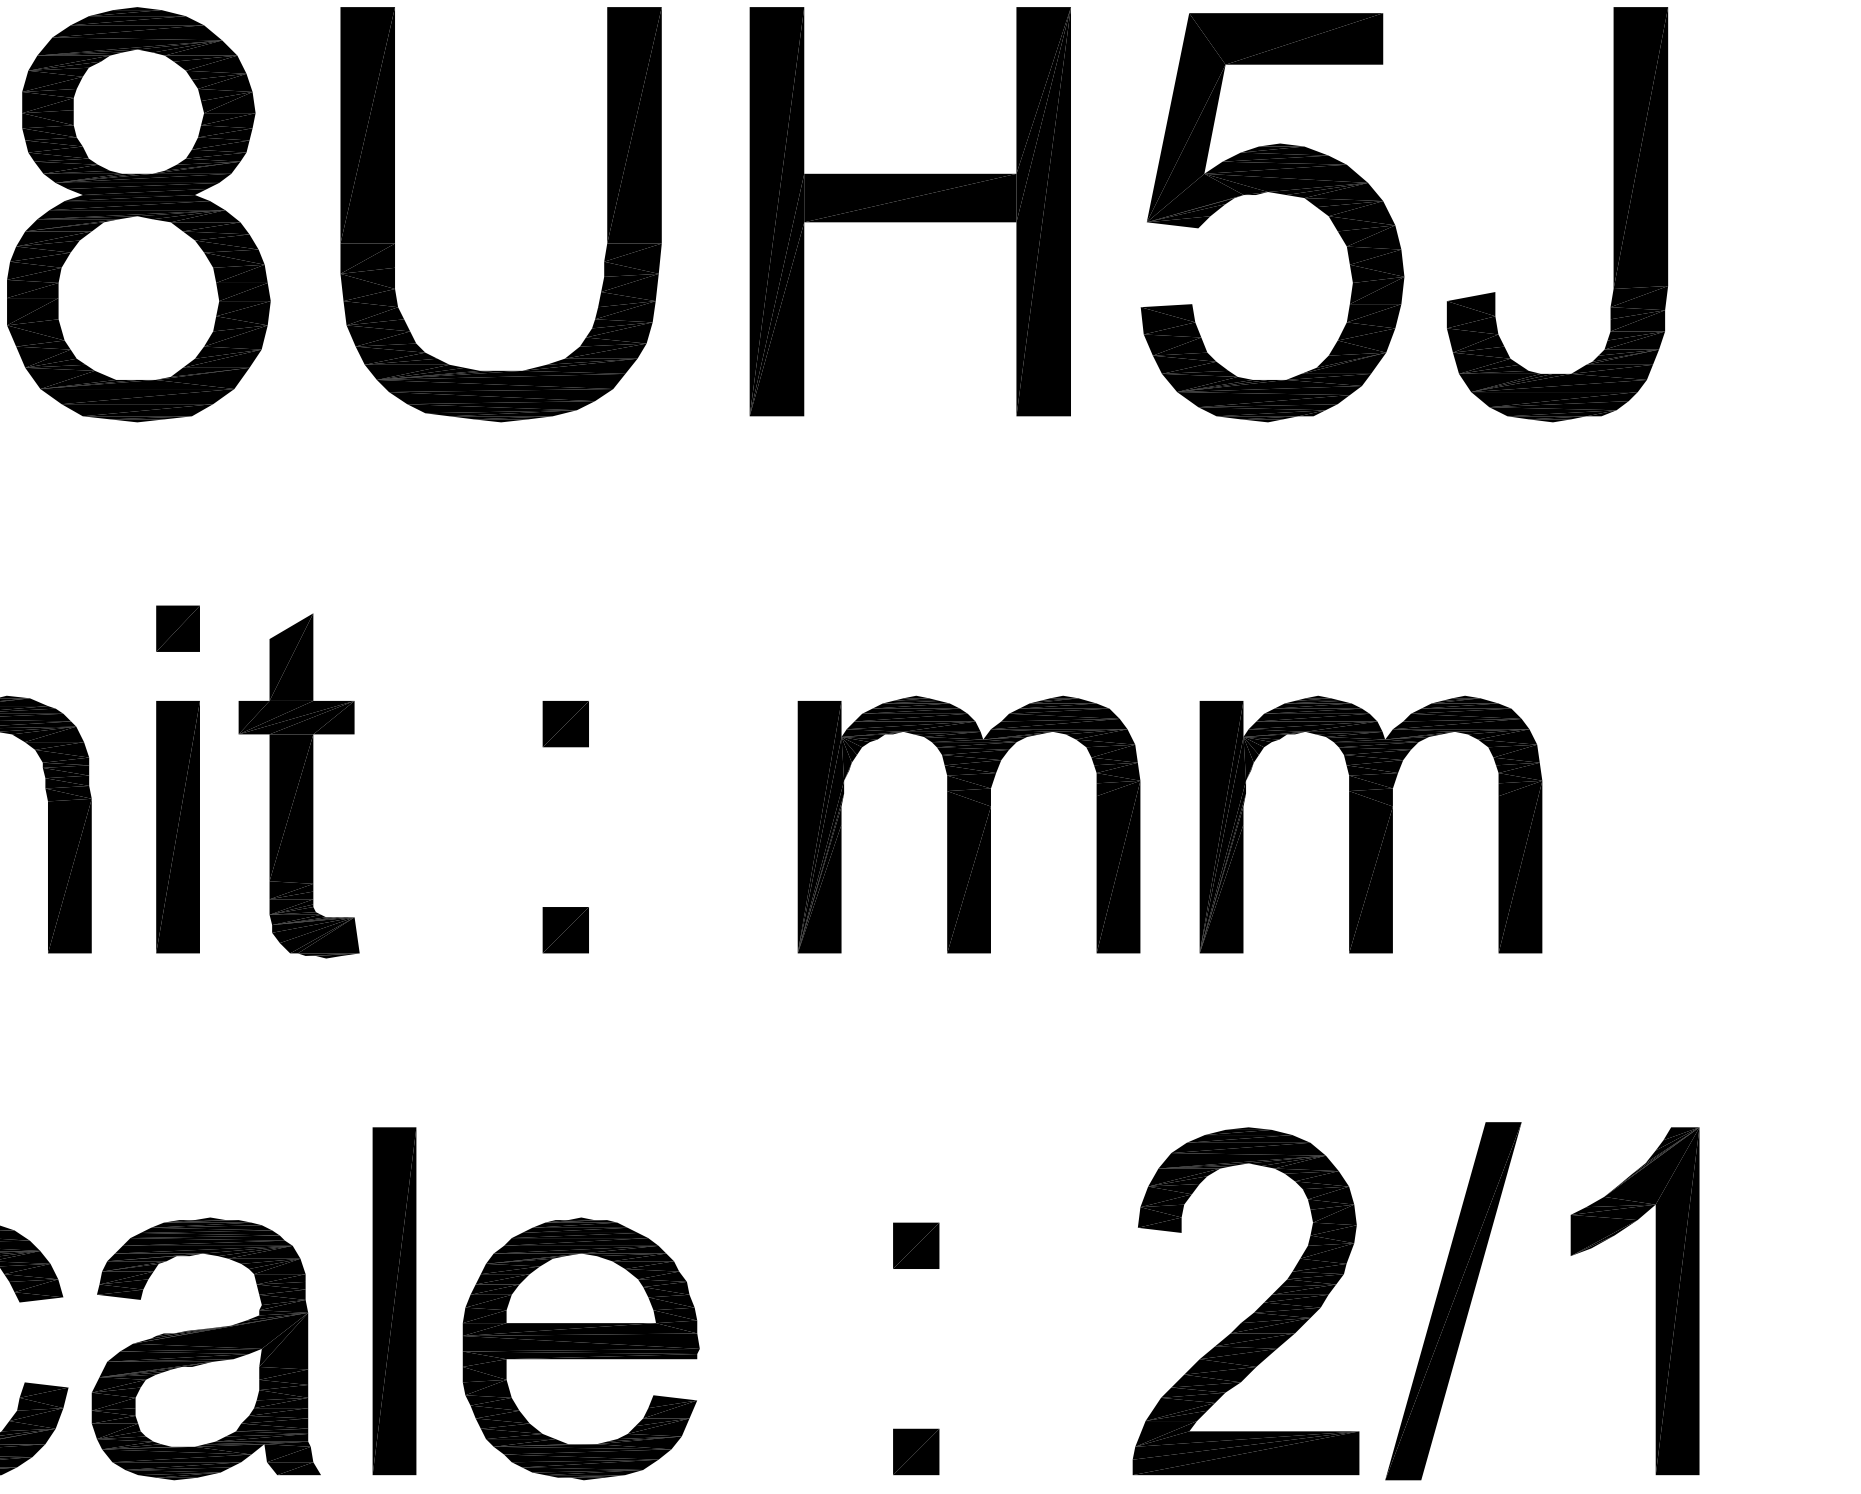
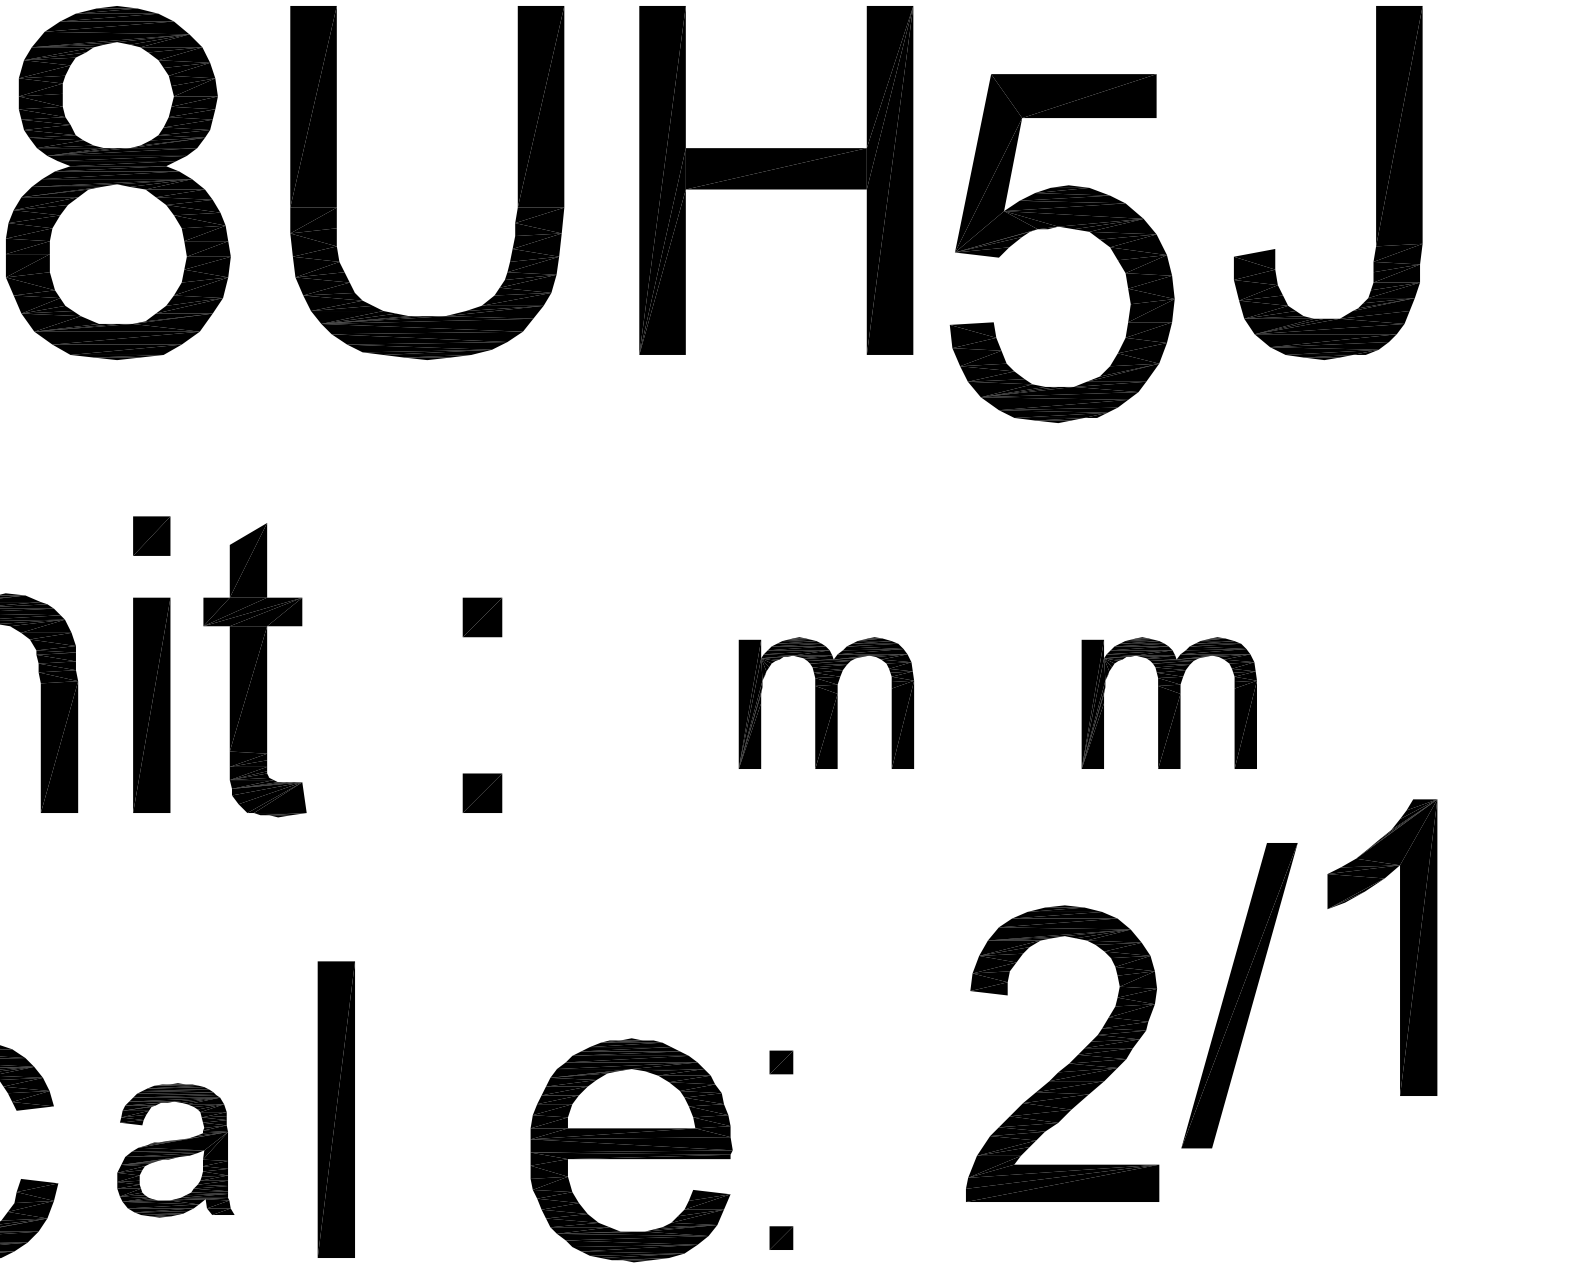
part: (1278, 194) -> (1067, 228), moved
part: (969, 823) -> (826, 702), size x0.6
part: (1371, 823) -> (1169, 702), size x0.6
part: (916, 1245) -> (781, 1062), size x0.6
part: (1453, 1301) -> (1239, 995), moved
part: (1656, 1301) -> (1400, 947), moved
part: (1256, 1310) -> (1071, 1061), moved
part: (205, 1349) -> (175, 1150), size x0.6
part: (581, 1349) -> (631, 1150), moved
part: (916, 1451) -> (781, 1237), size x0.6

